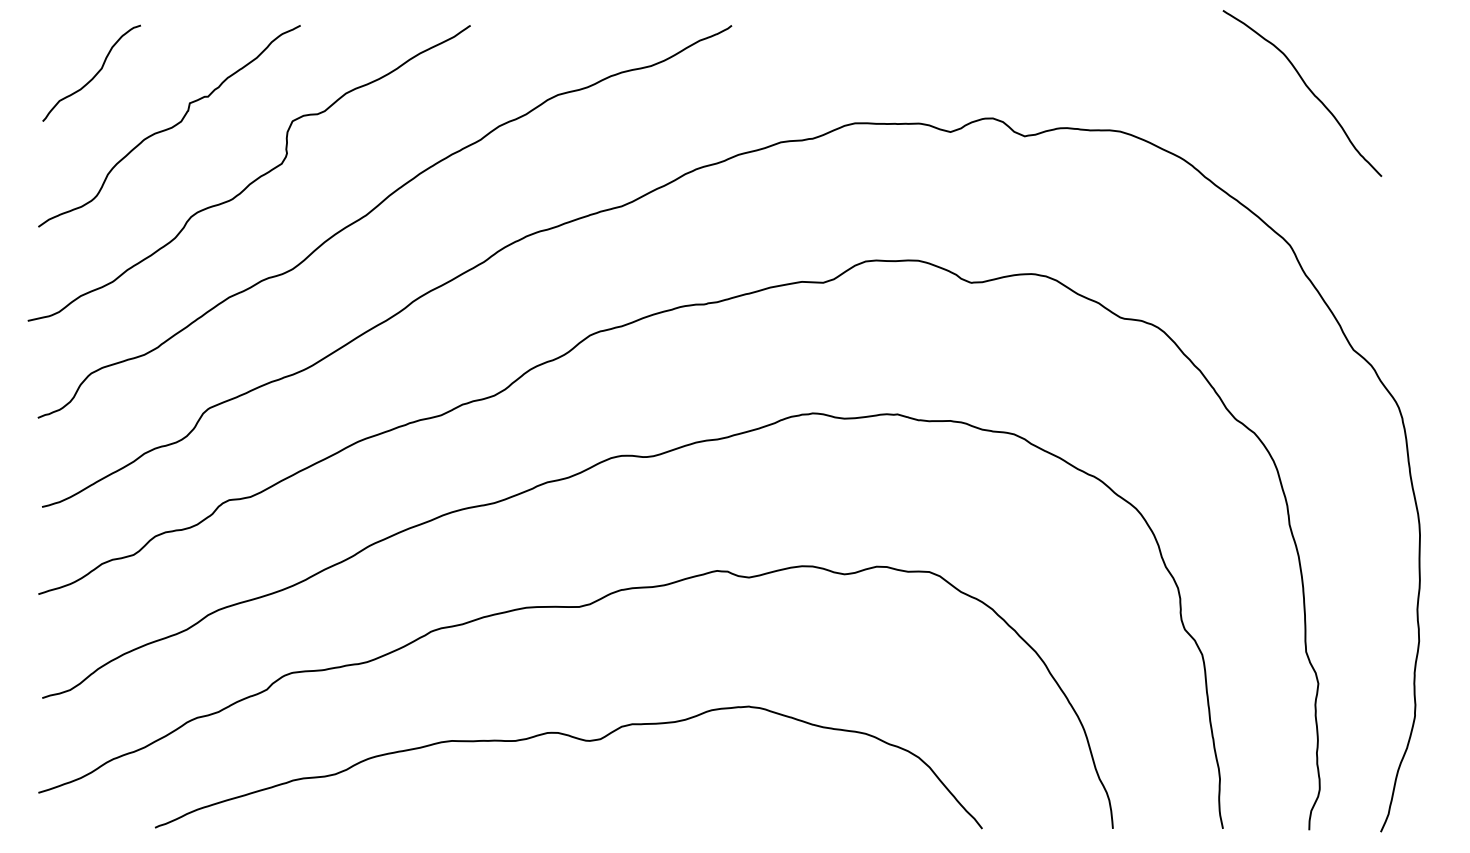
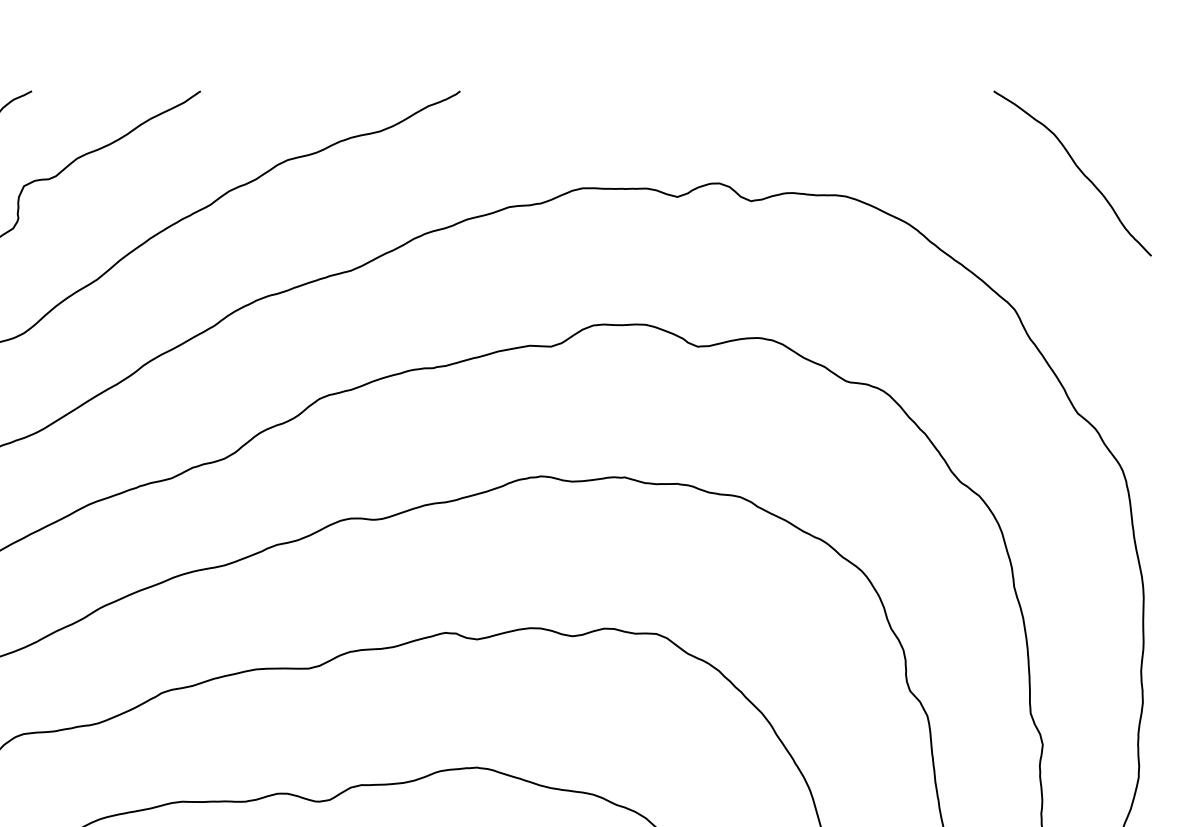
curve: (1307, 88) -> (1077, 168), moved

